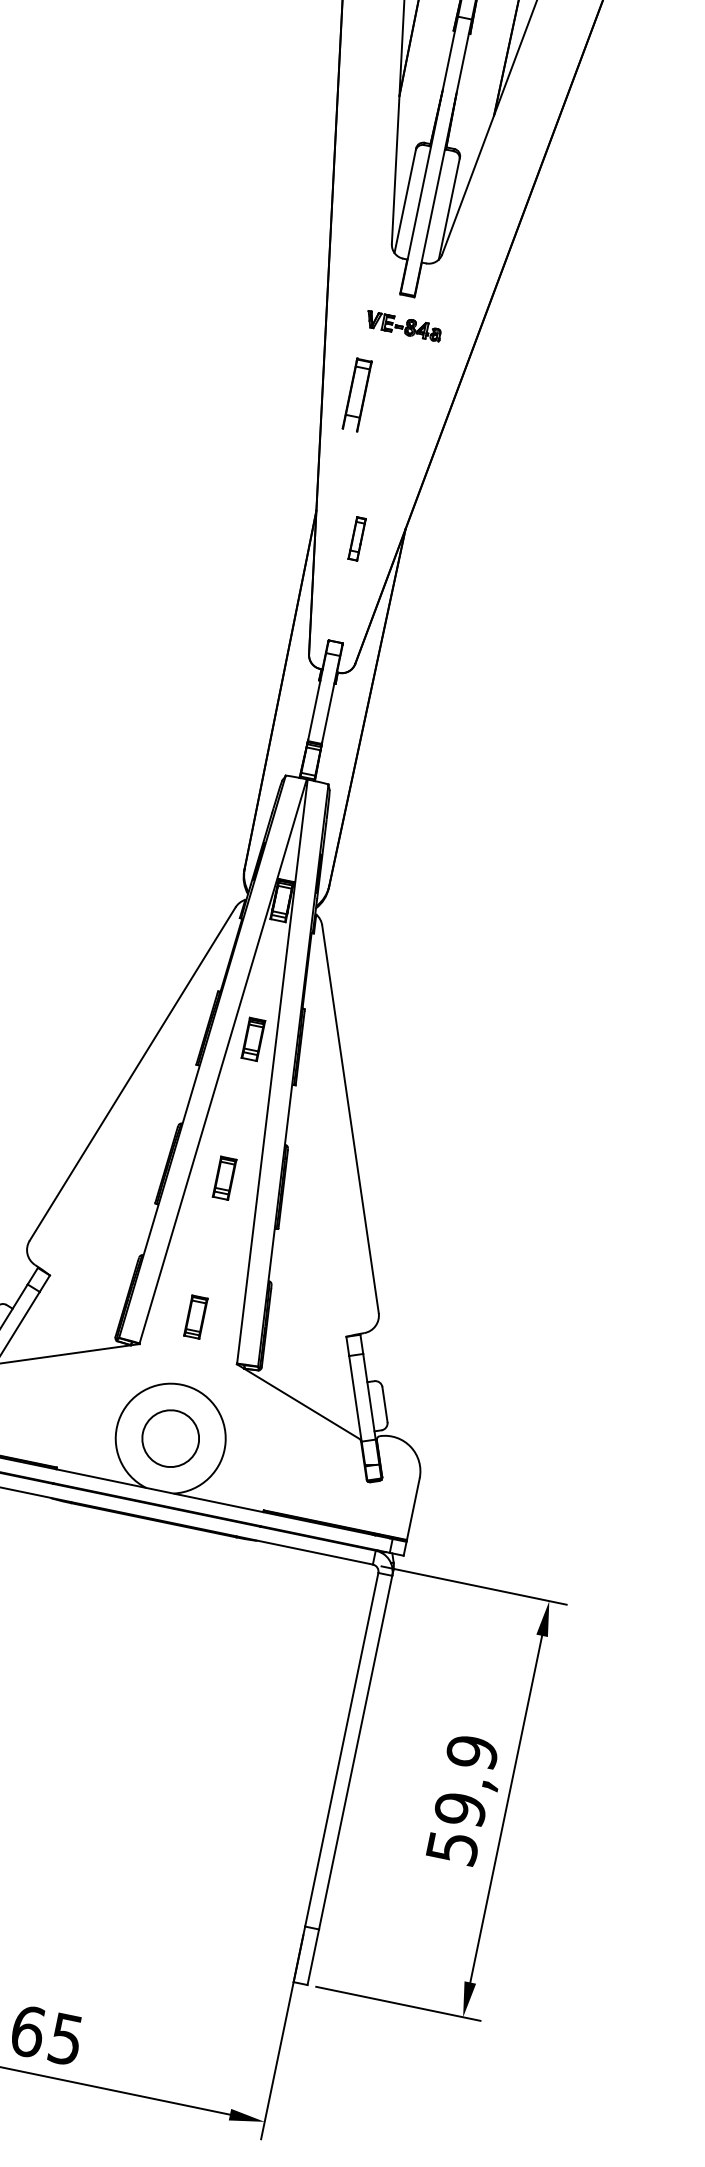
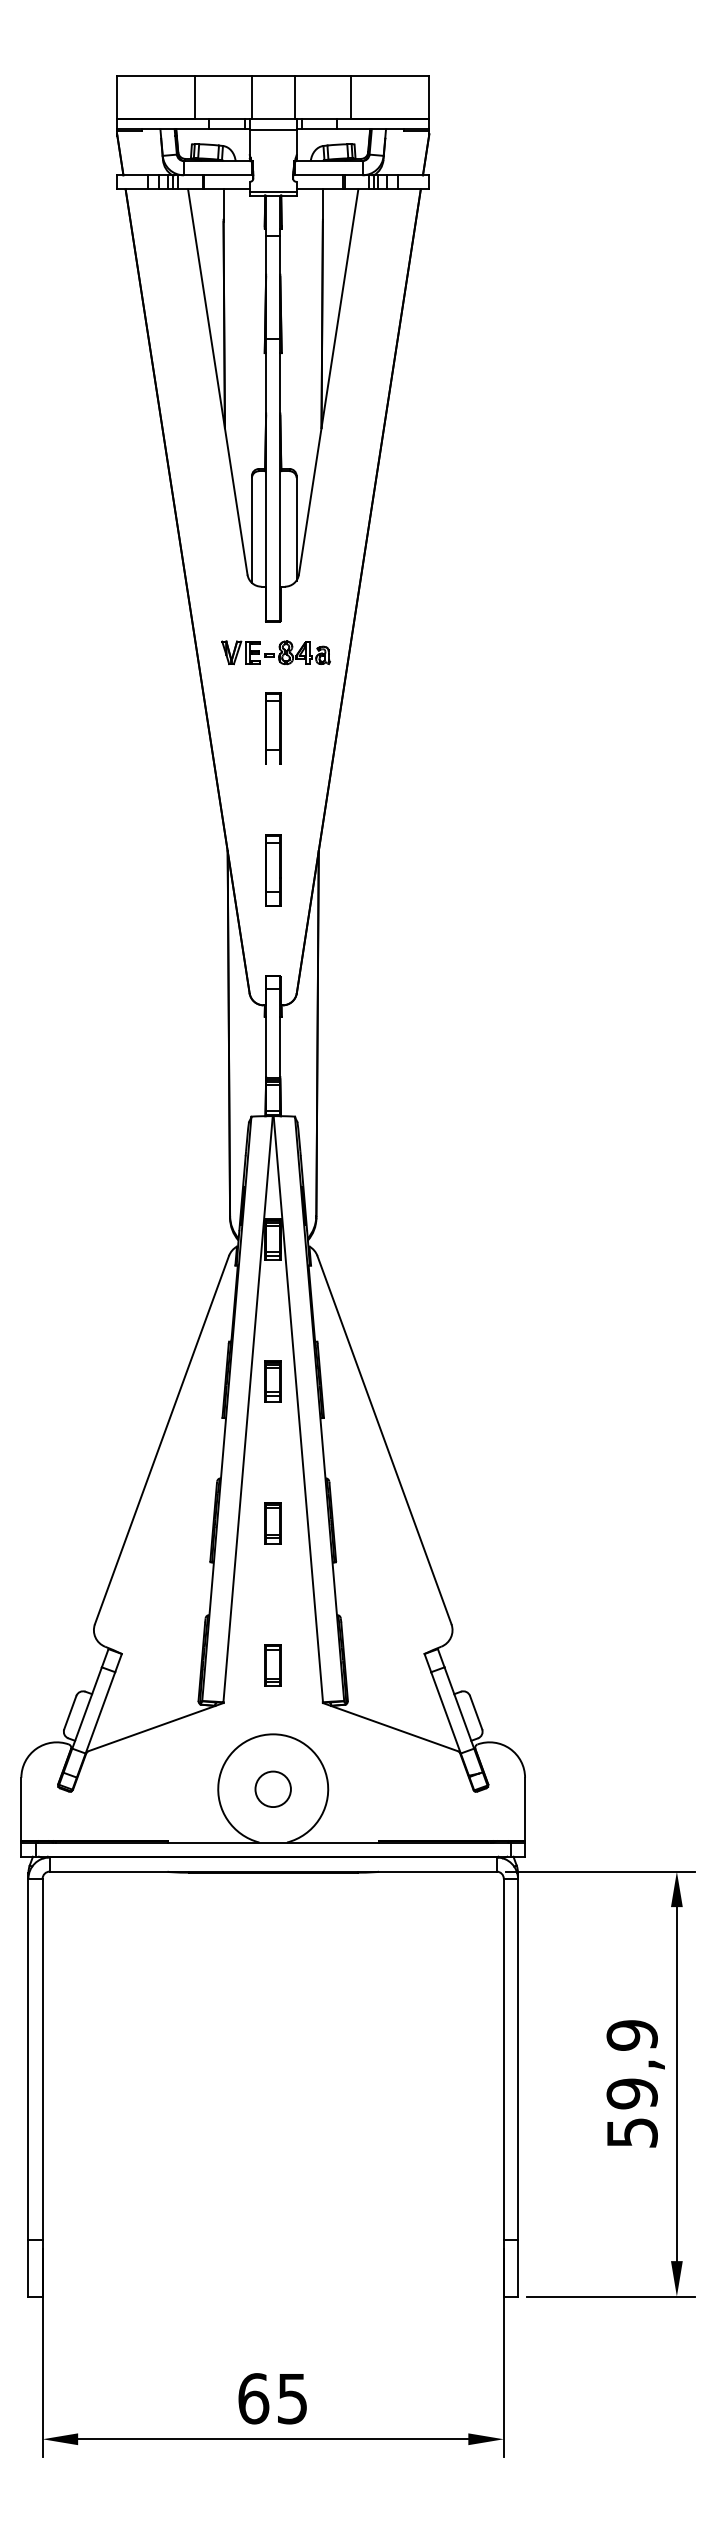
part: (403, 325) -> (275, 652), size x1.43
part: (357, 395) -> (273, 728), moved
part: (357, 538) -> (273, 870), size x1.67
circle: (169, 1438) -> (272, 1789), size x0.62

